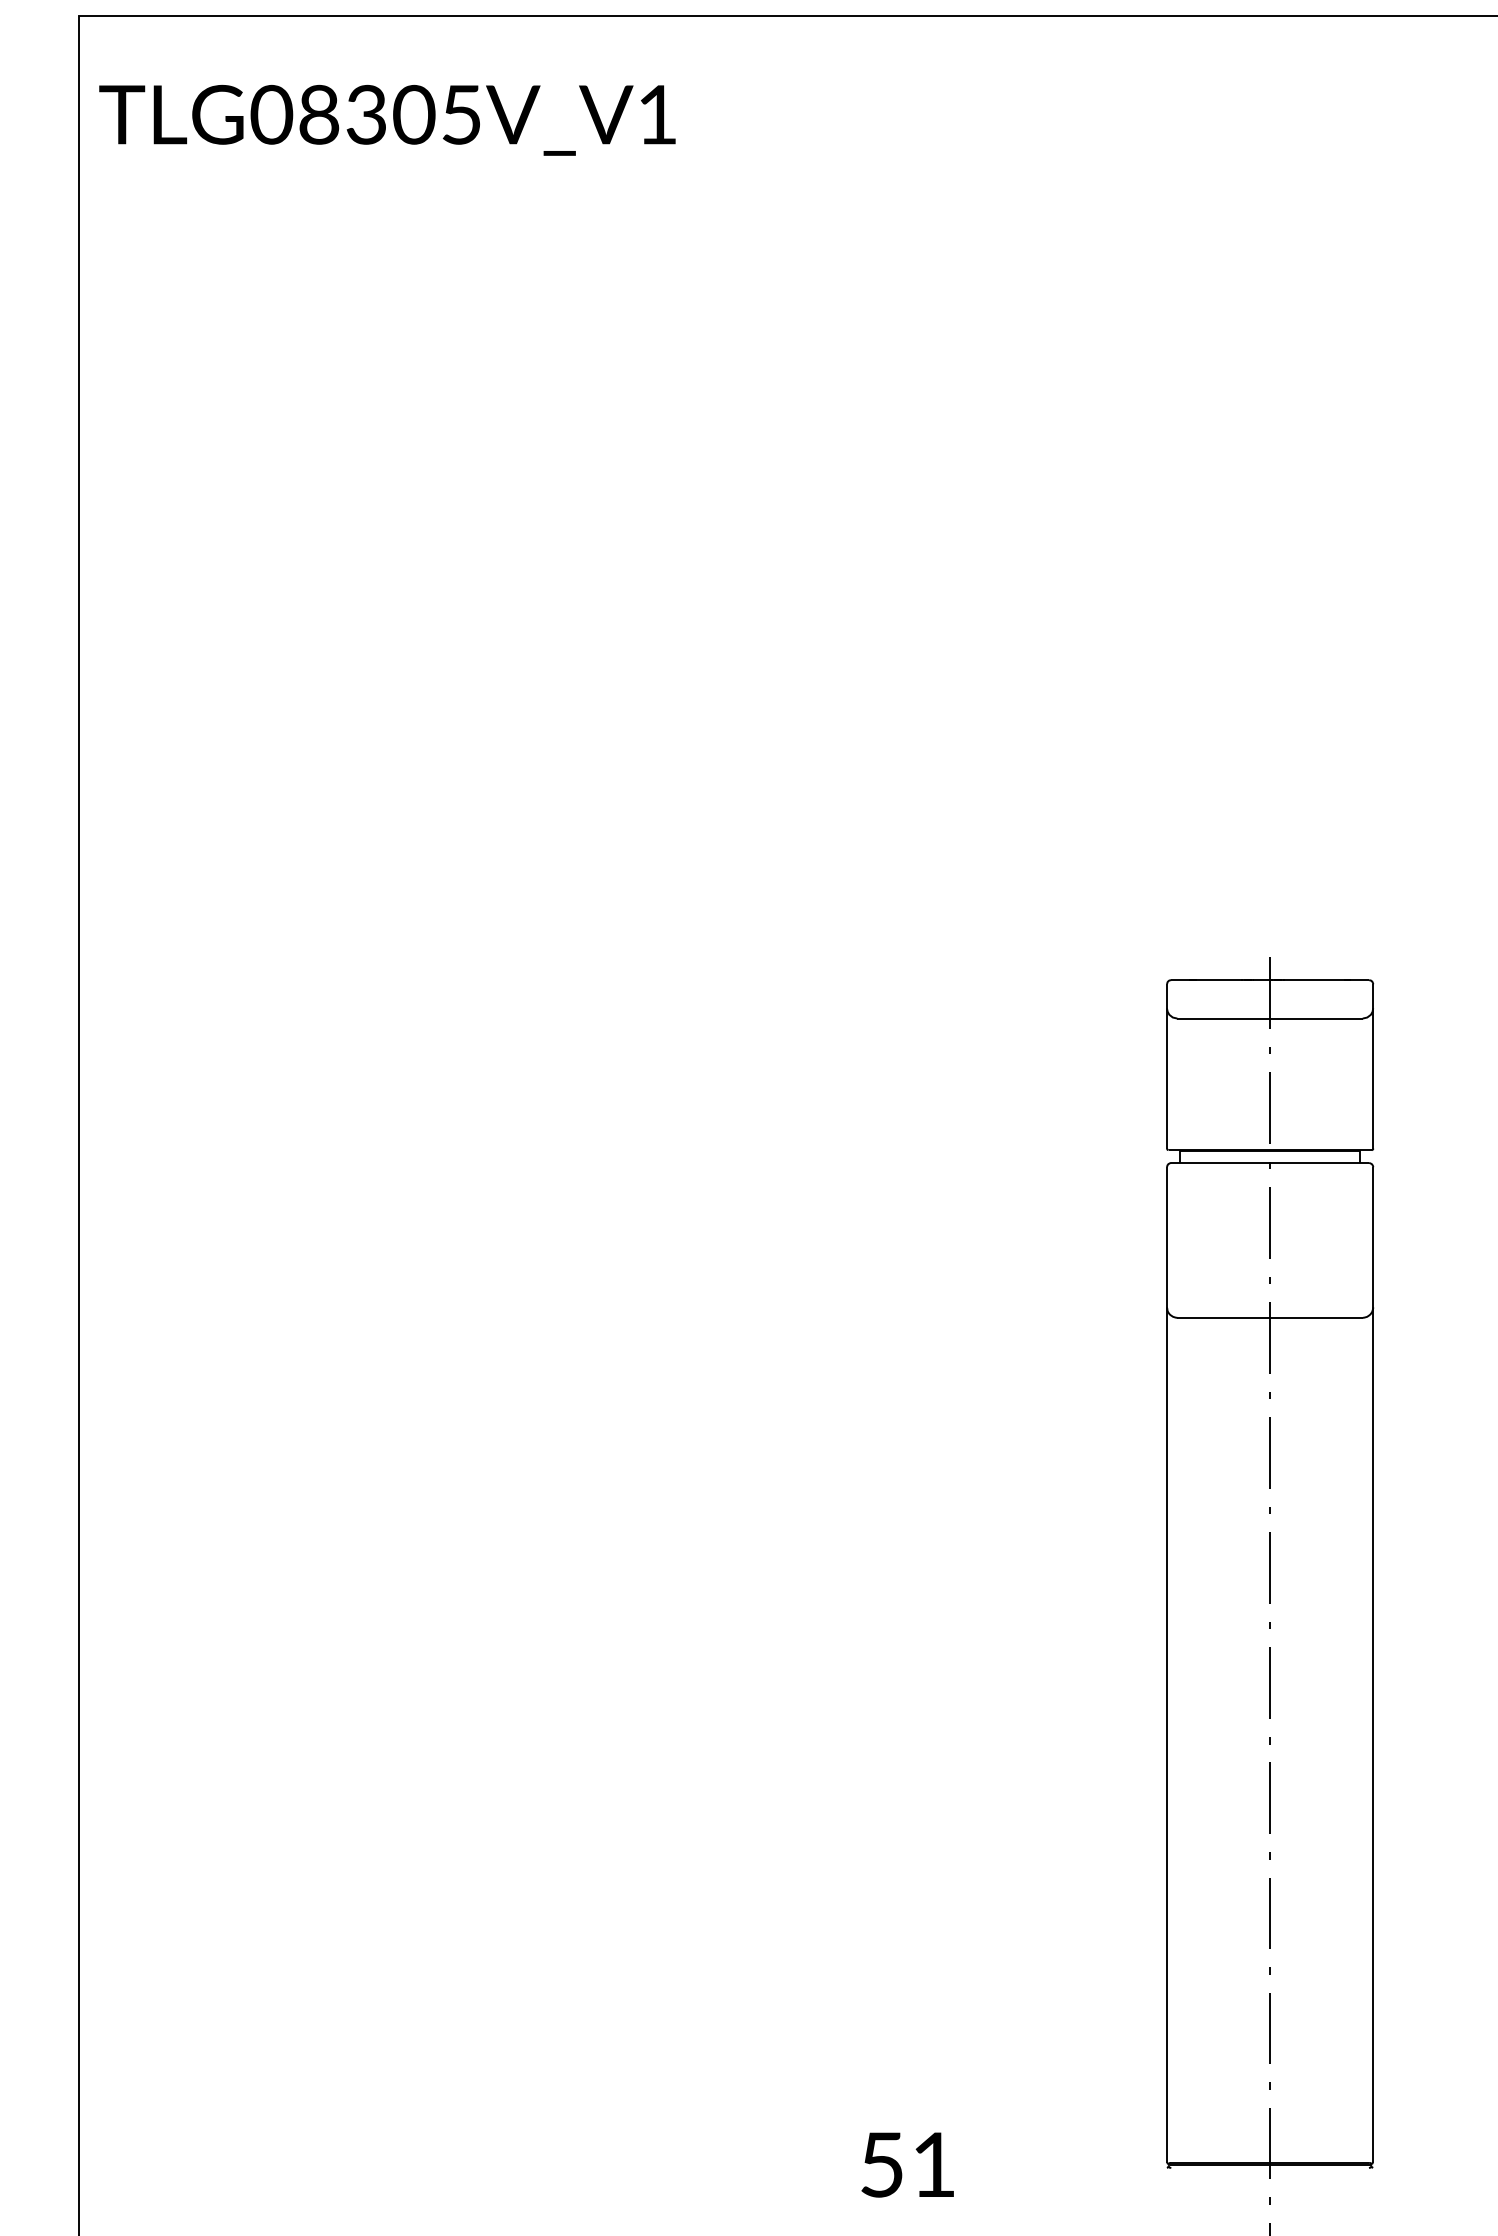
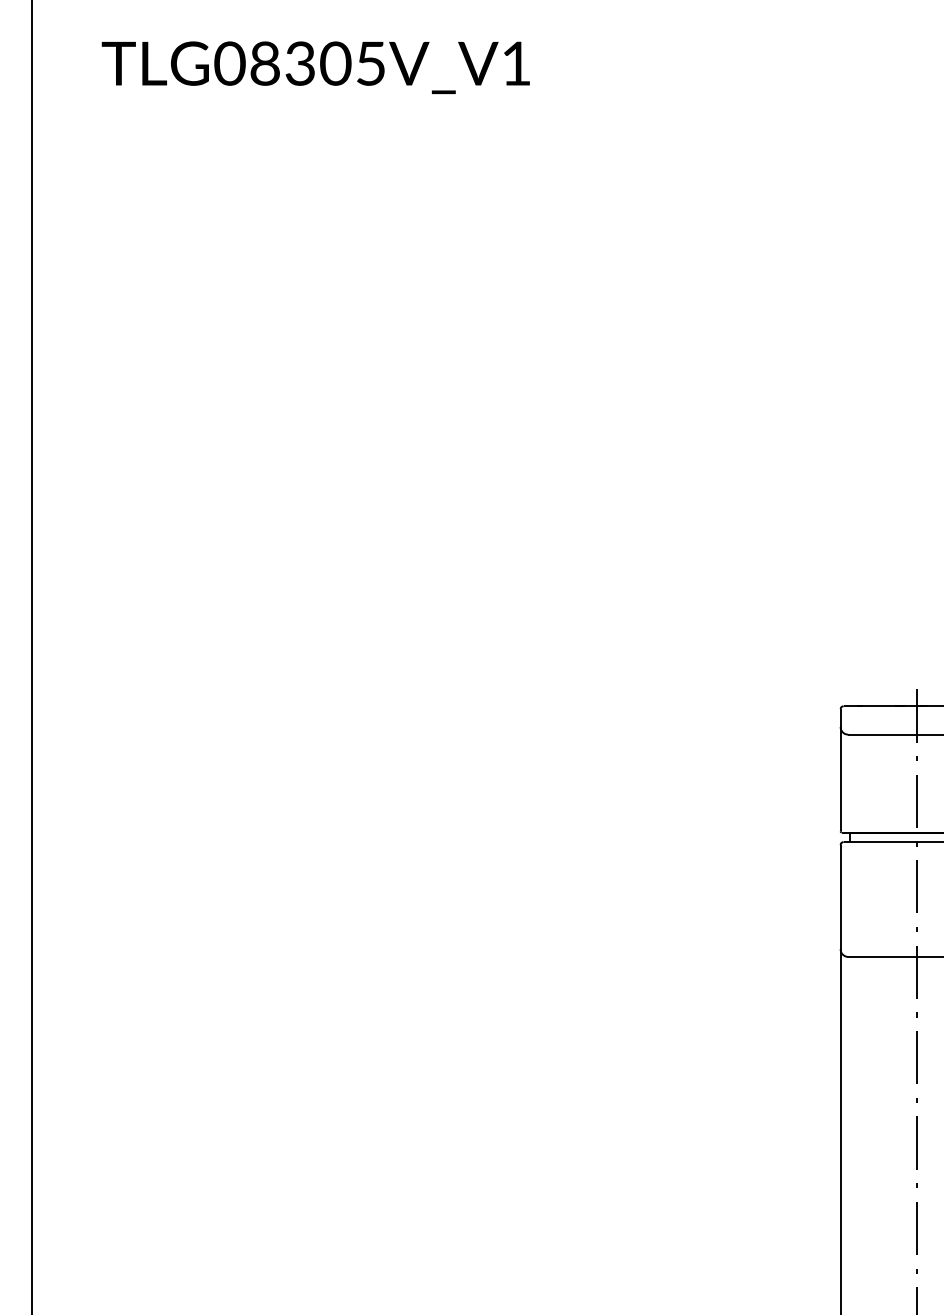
text: (387, 120) -> (315, 67), moved

